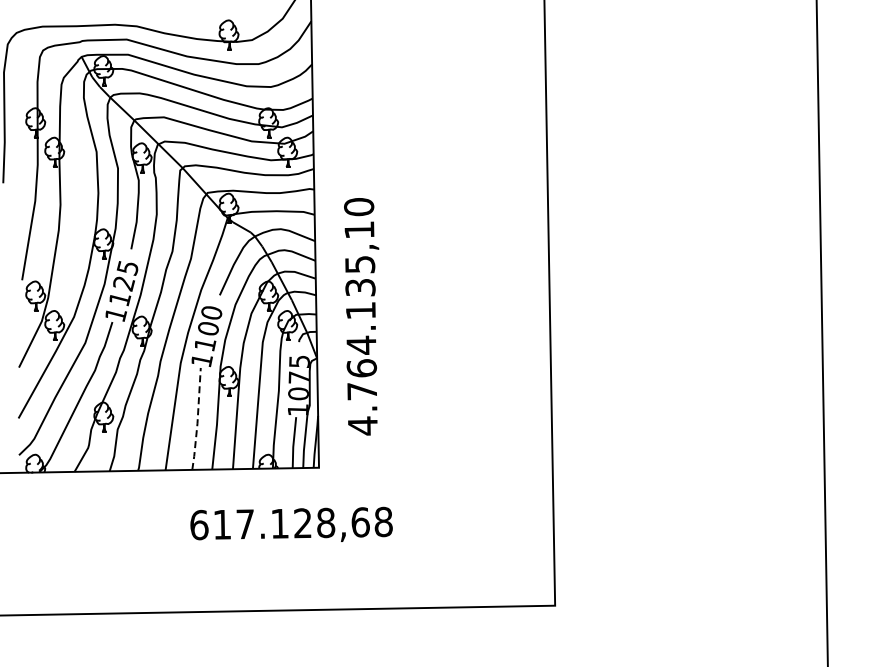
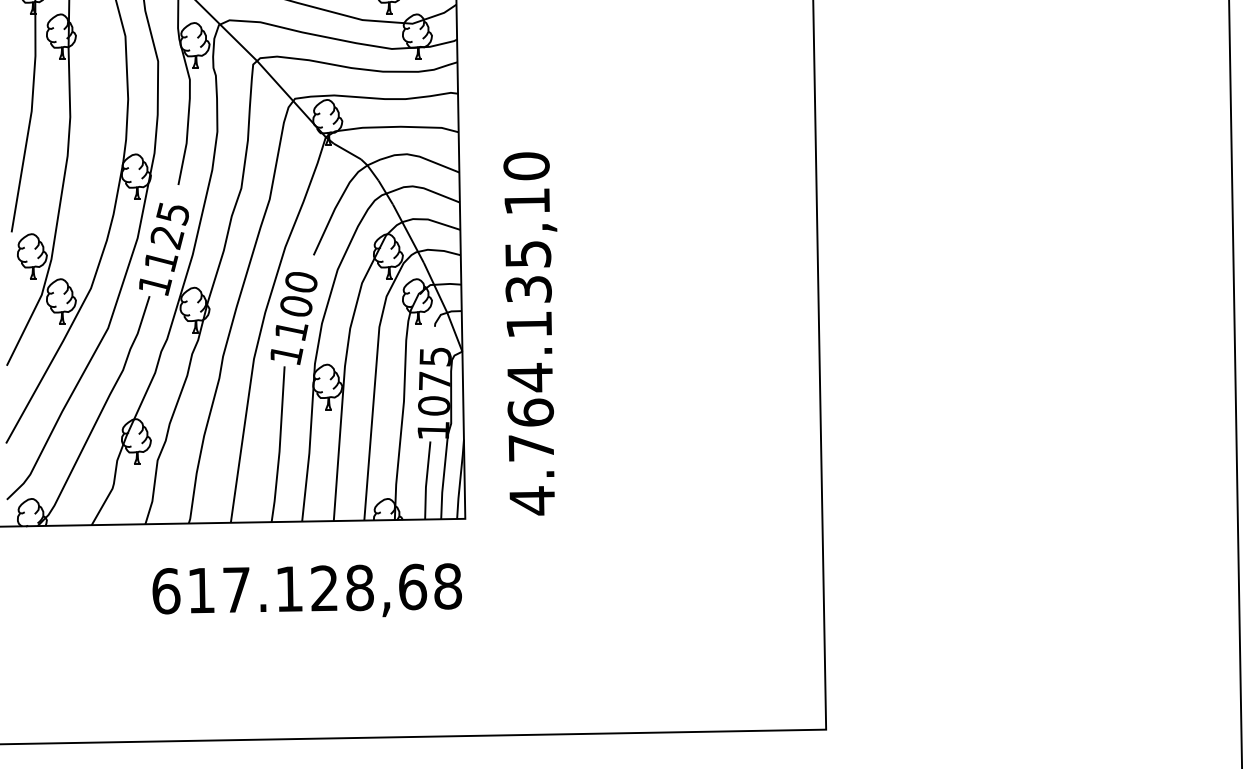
text: (361, 316) -> (530, 333), moved
line: (197, 419) -> (279, 445), dashed -> solid
text: (291, 523) -> (307, 588), moved

